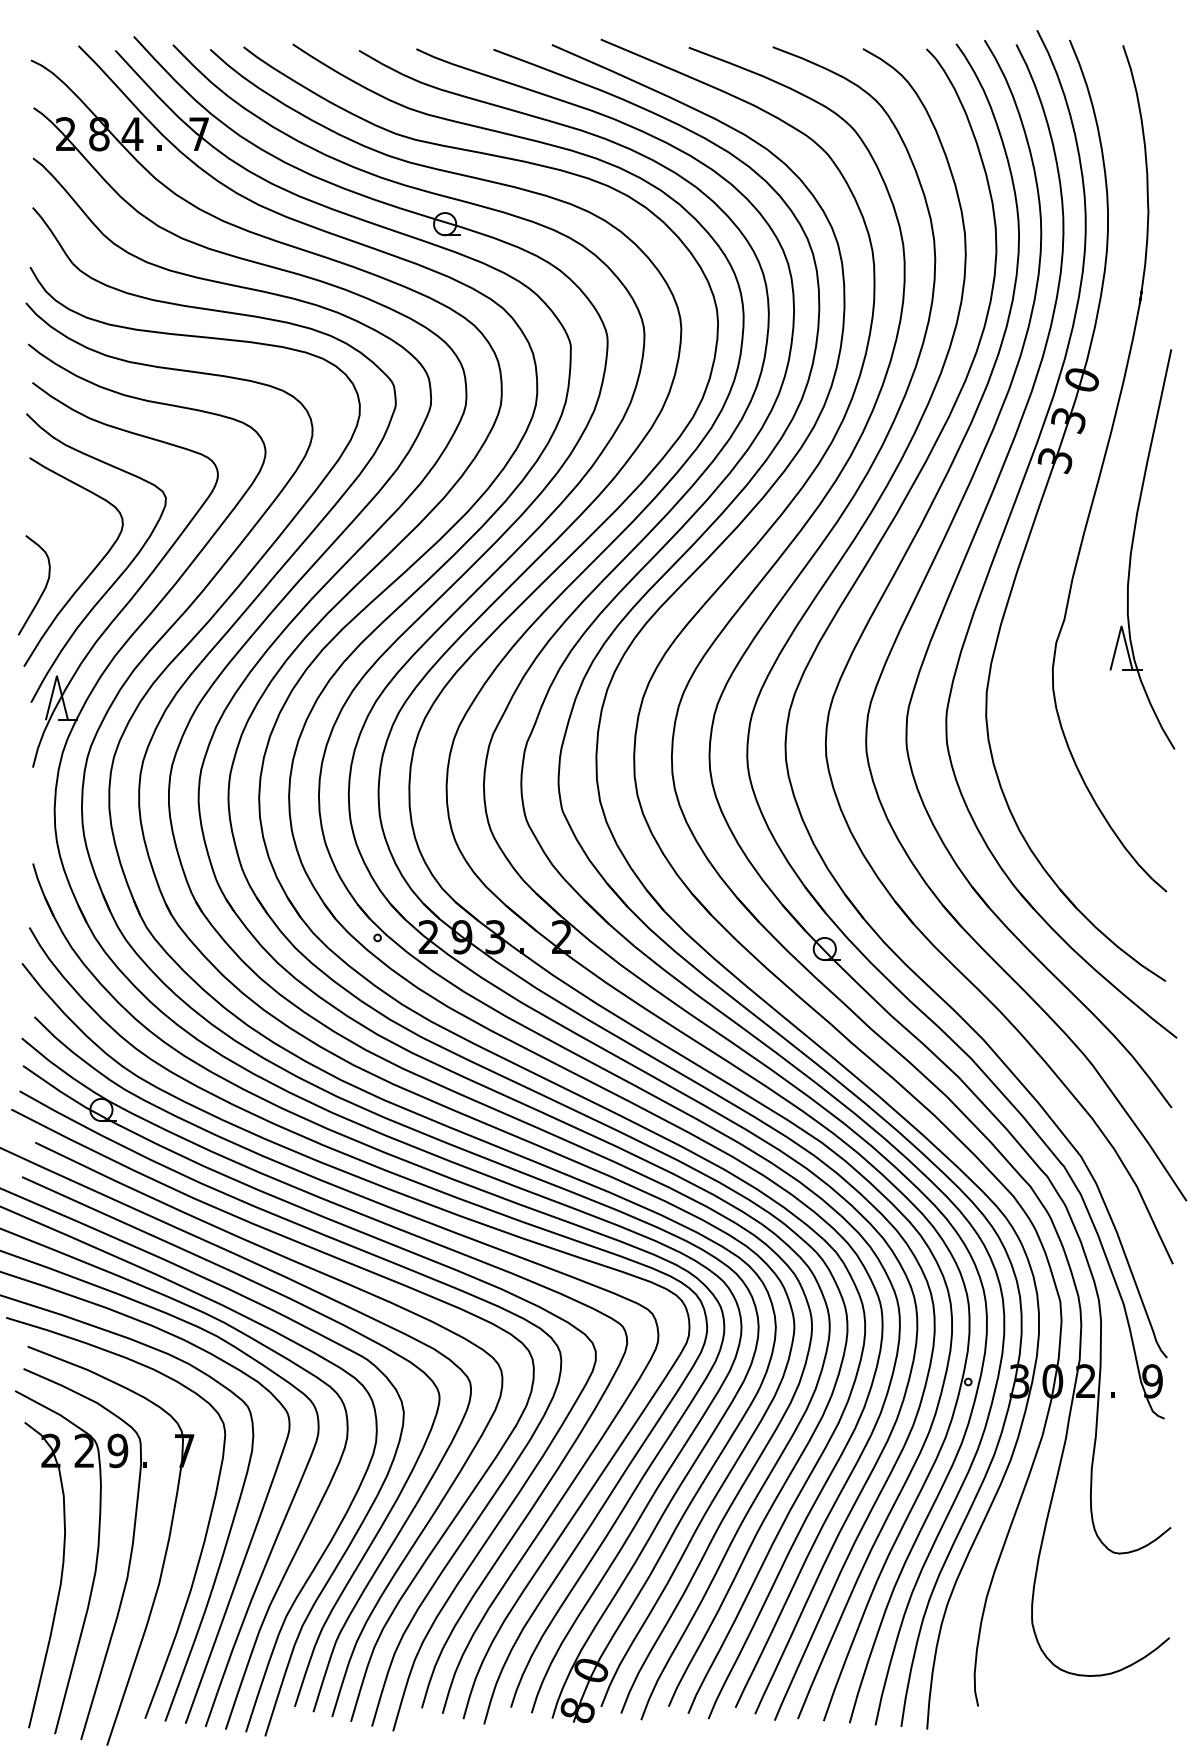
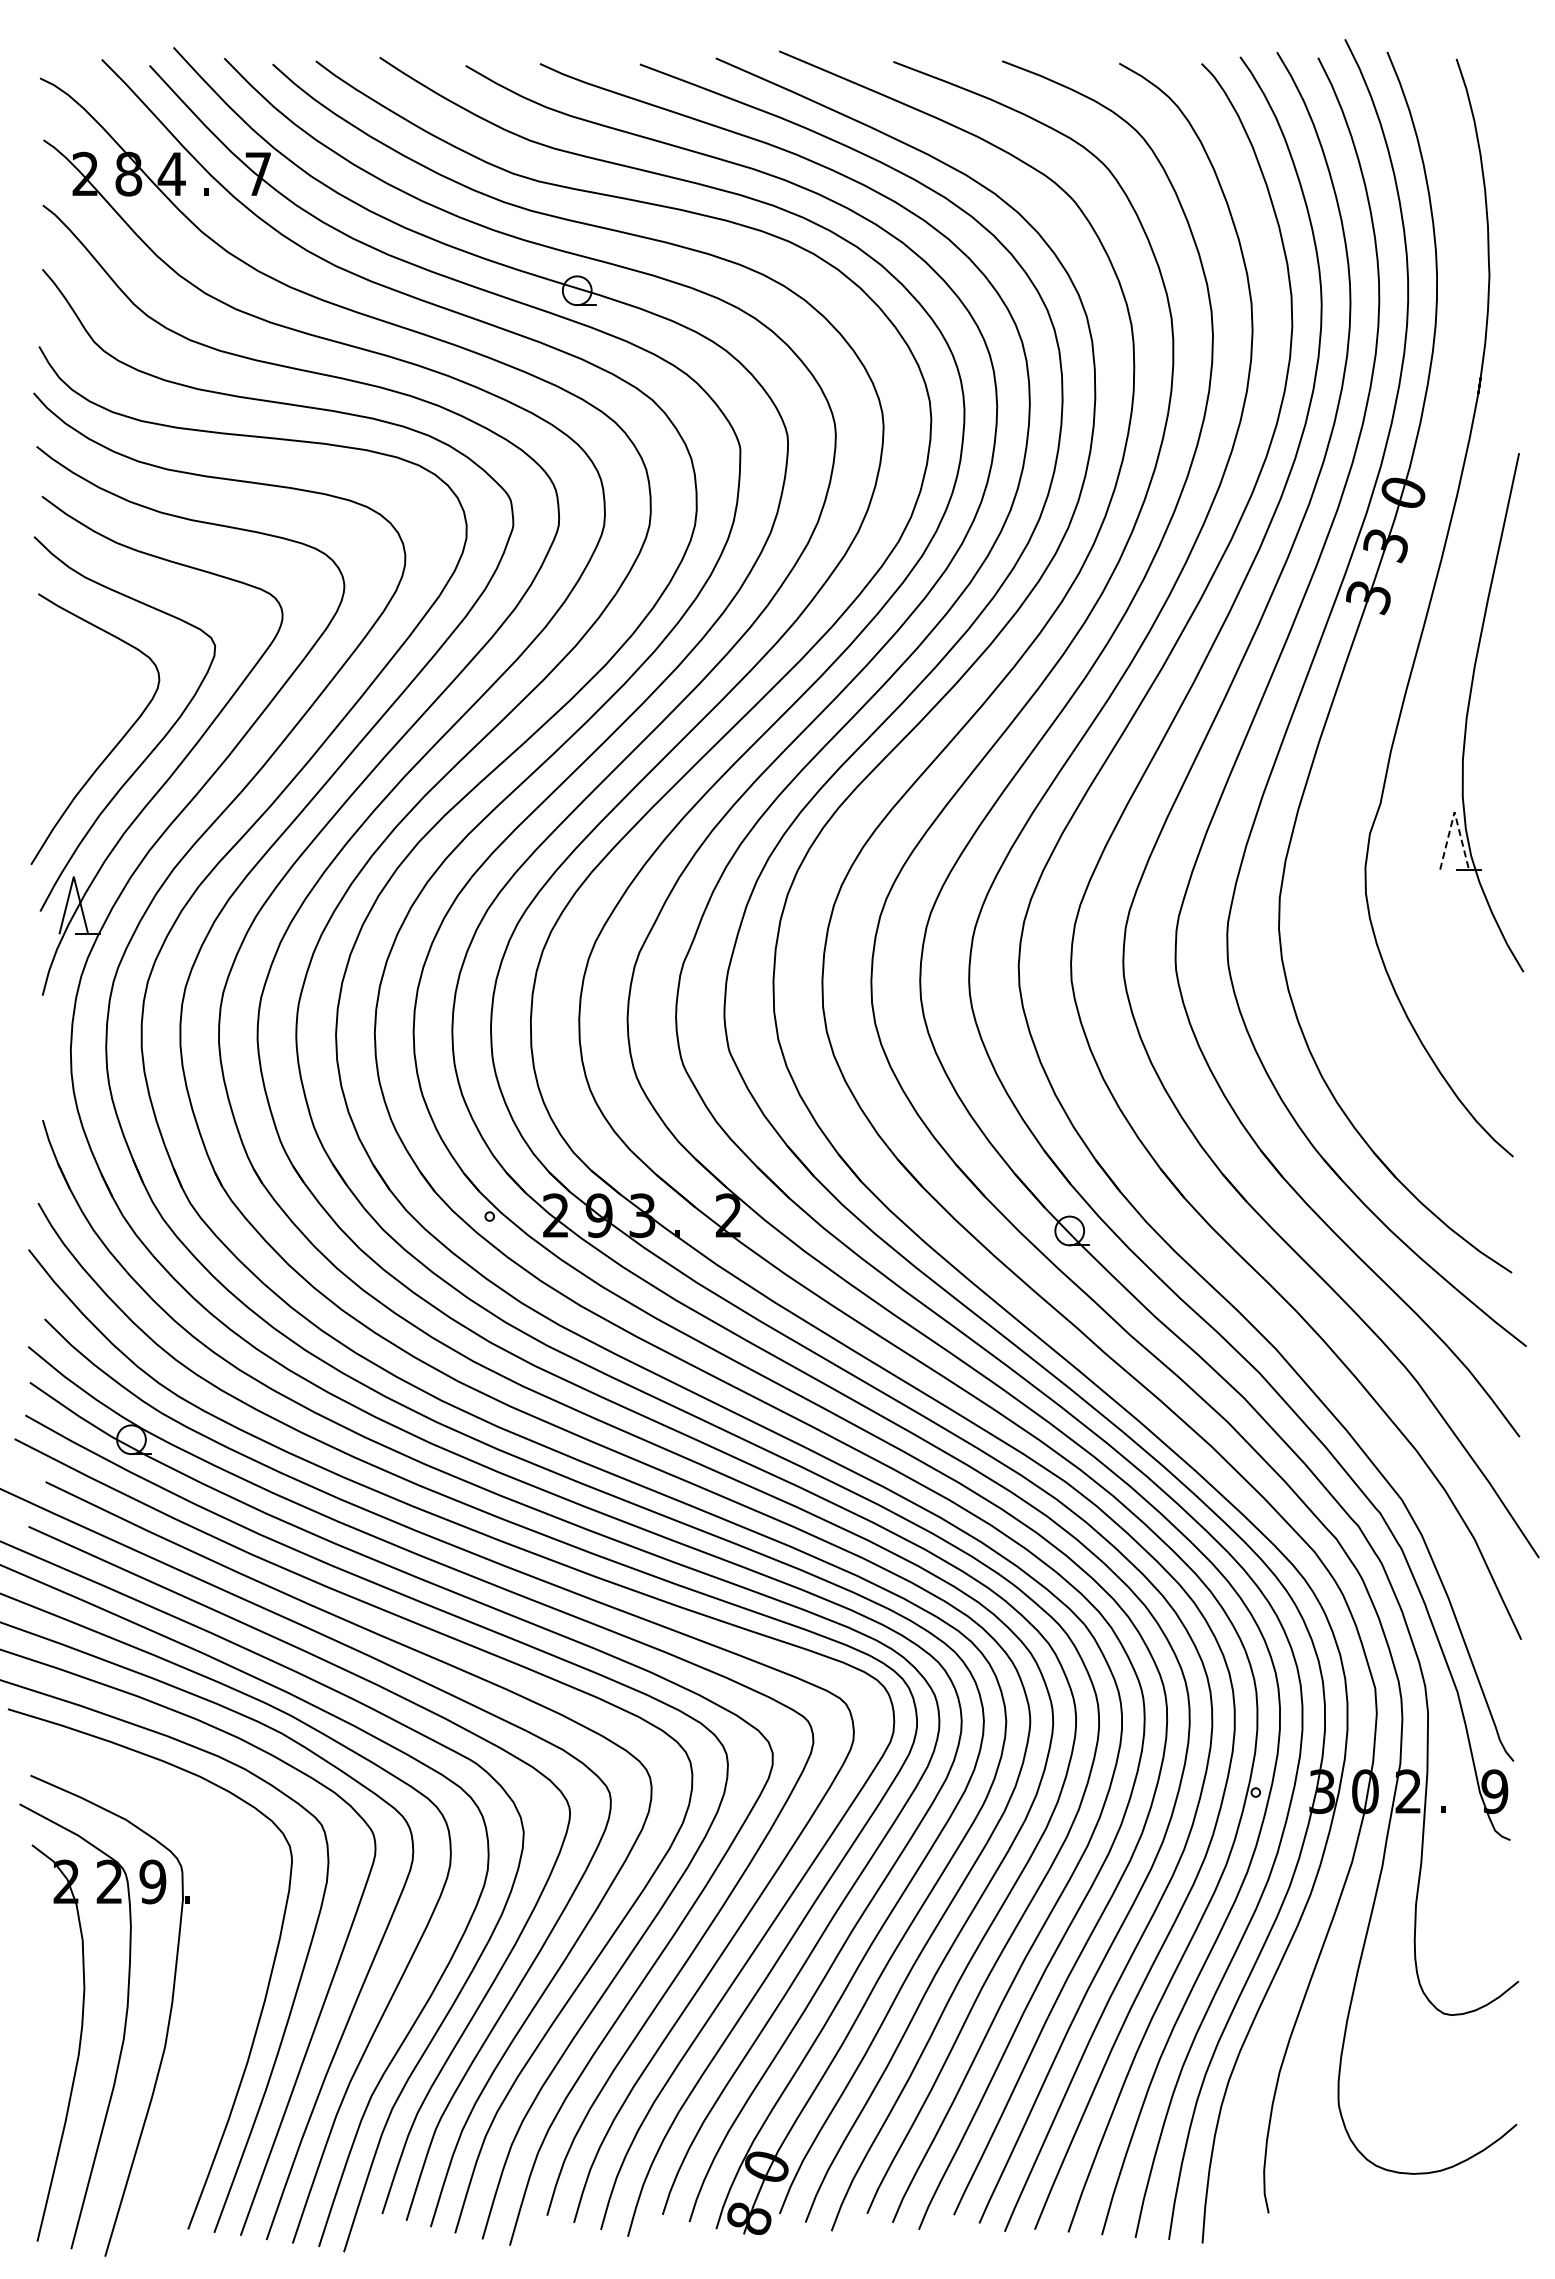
curve: (43, 589) -> (56, 764), removed
line: (1121, 626) -> (1454, 812), solid -> dashed
part: (163, 1558) -> (212, 2021), removed

